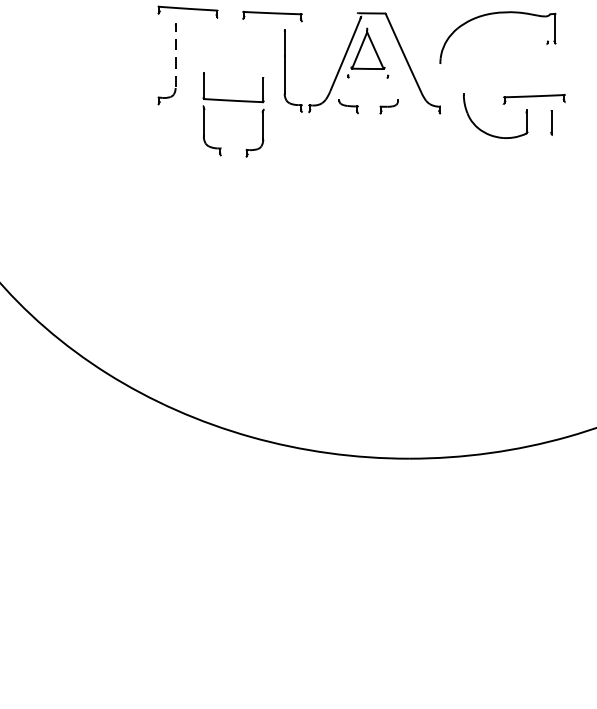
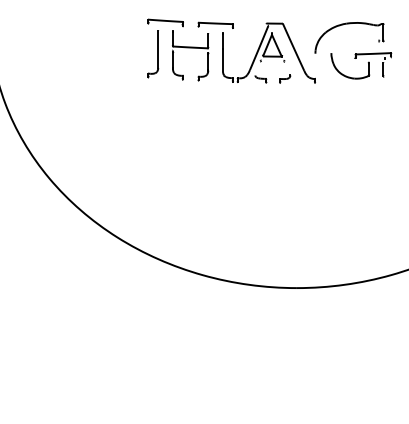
line: (176, 55) -> (158, 48), dashed -> solid
part: (233, 102) -> (190, 48), moved
part: (524, 110) -> (367, 62), moved

